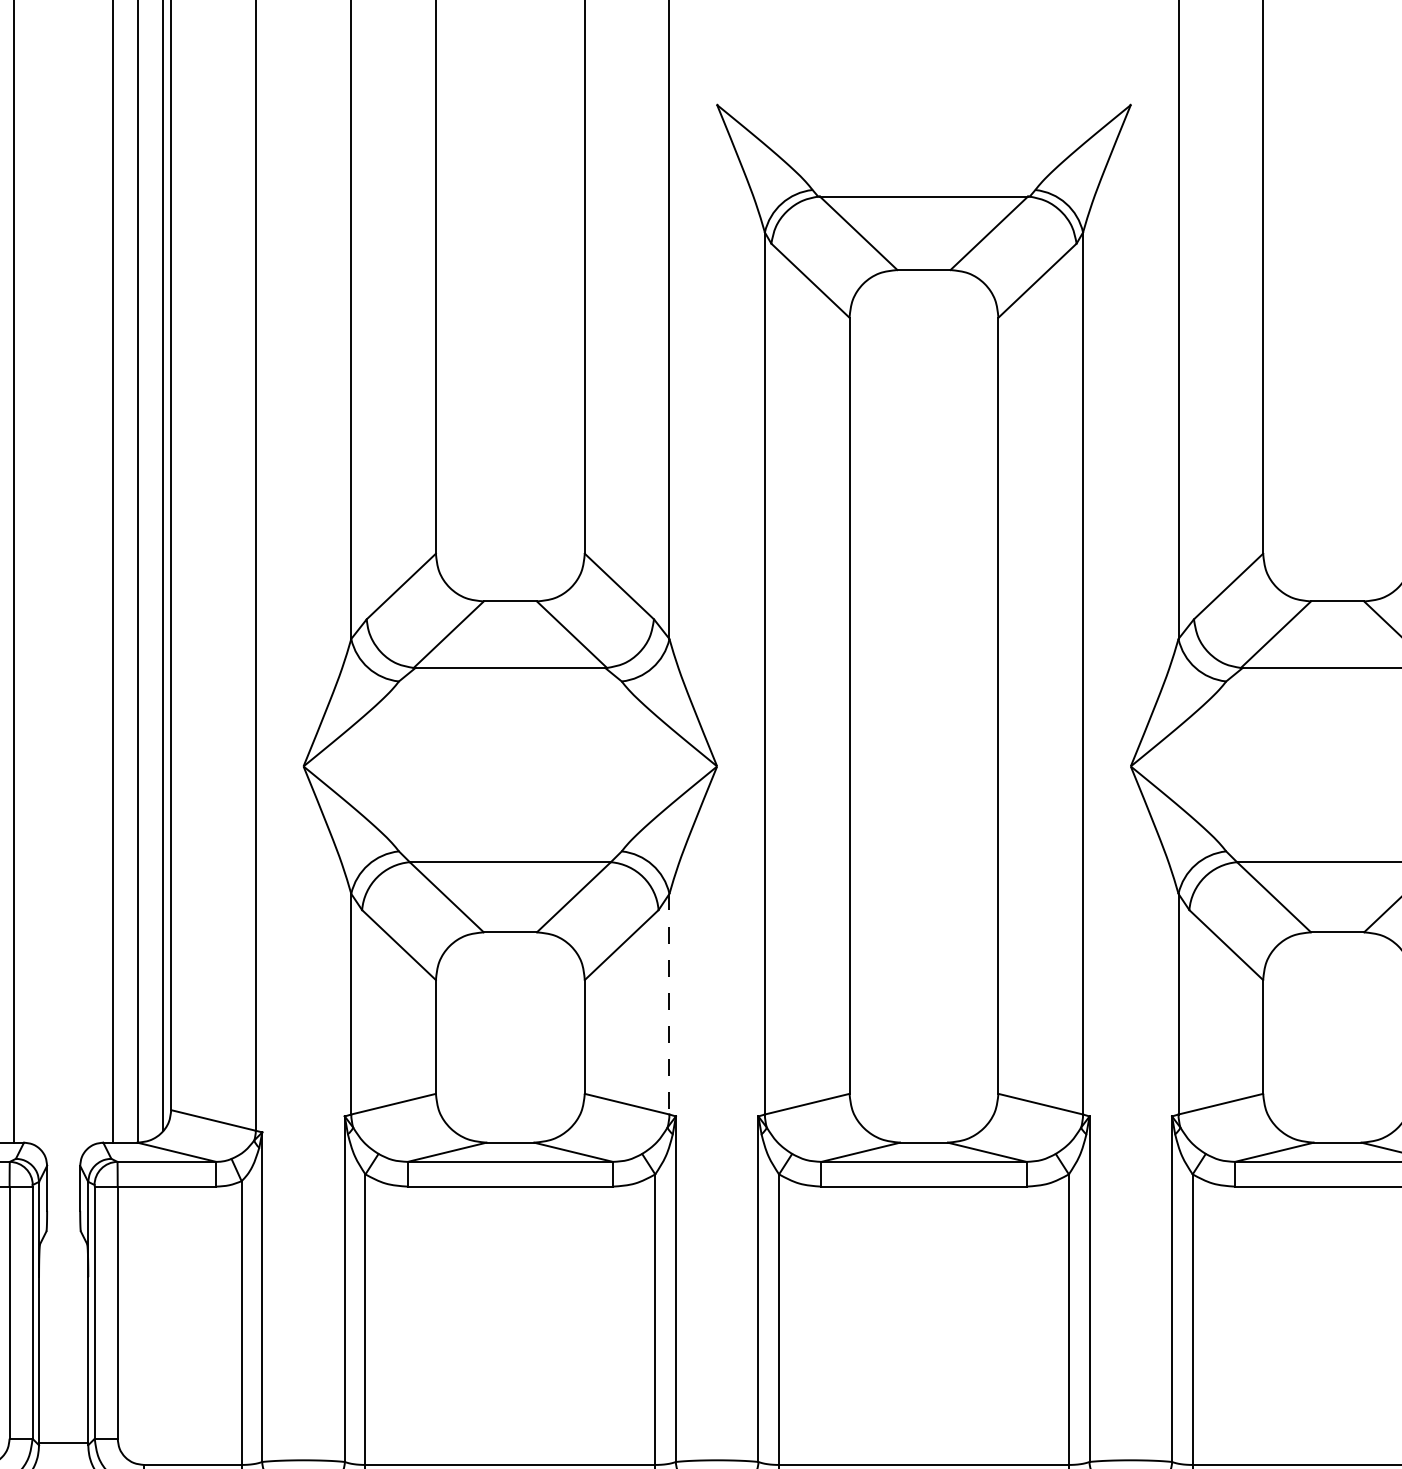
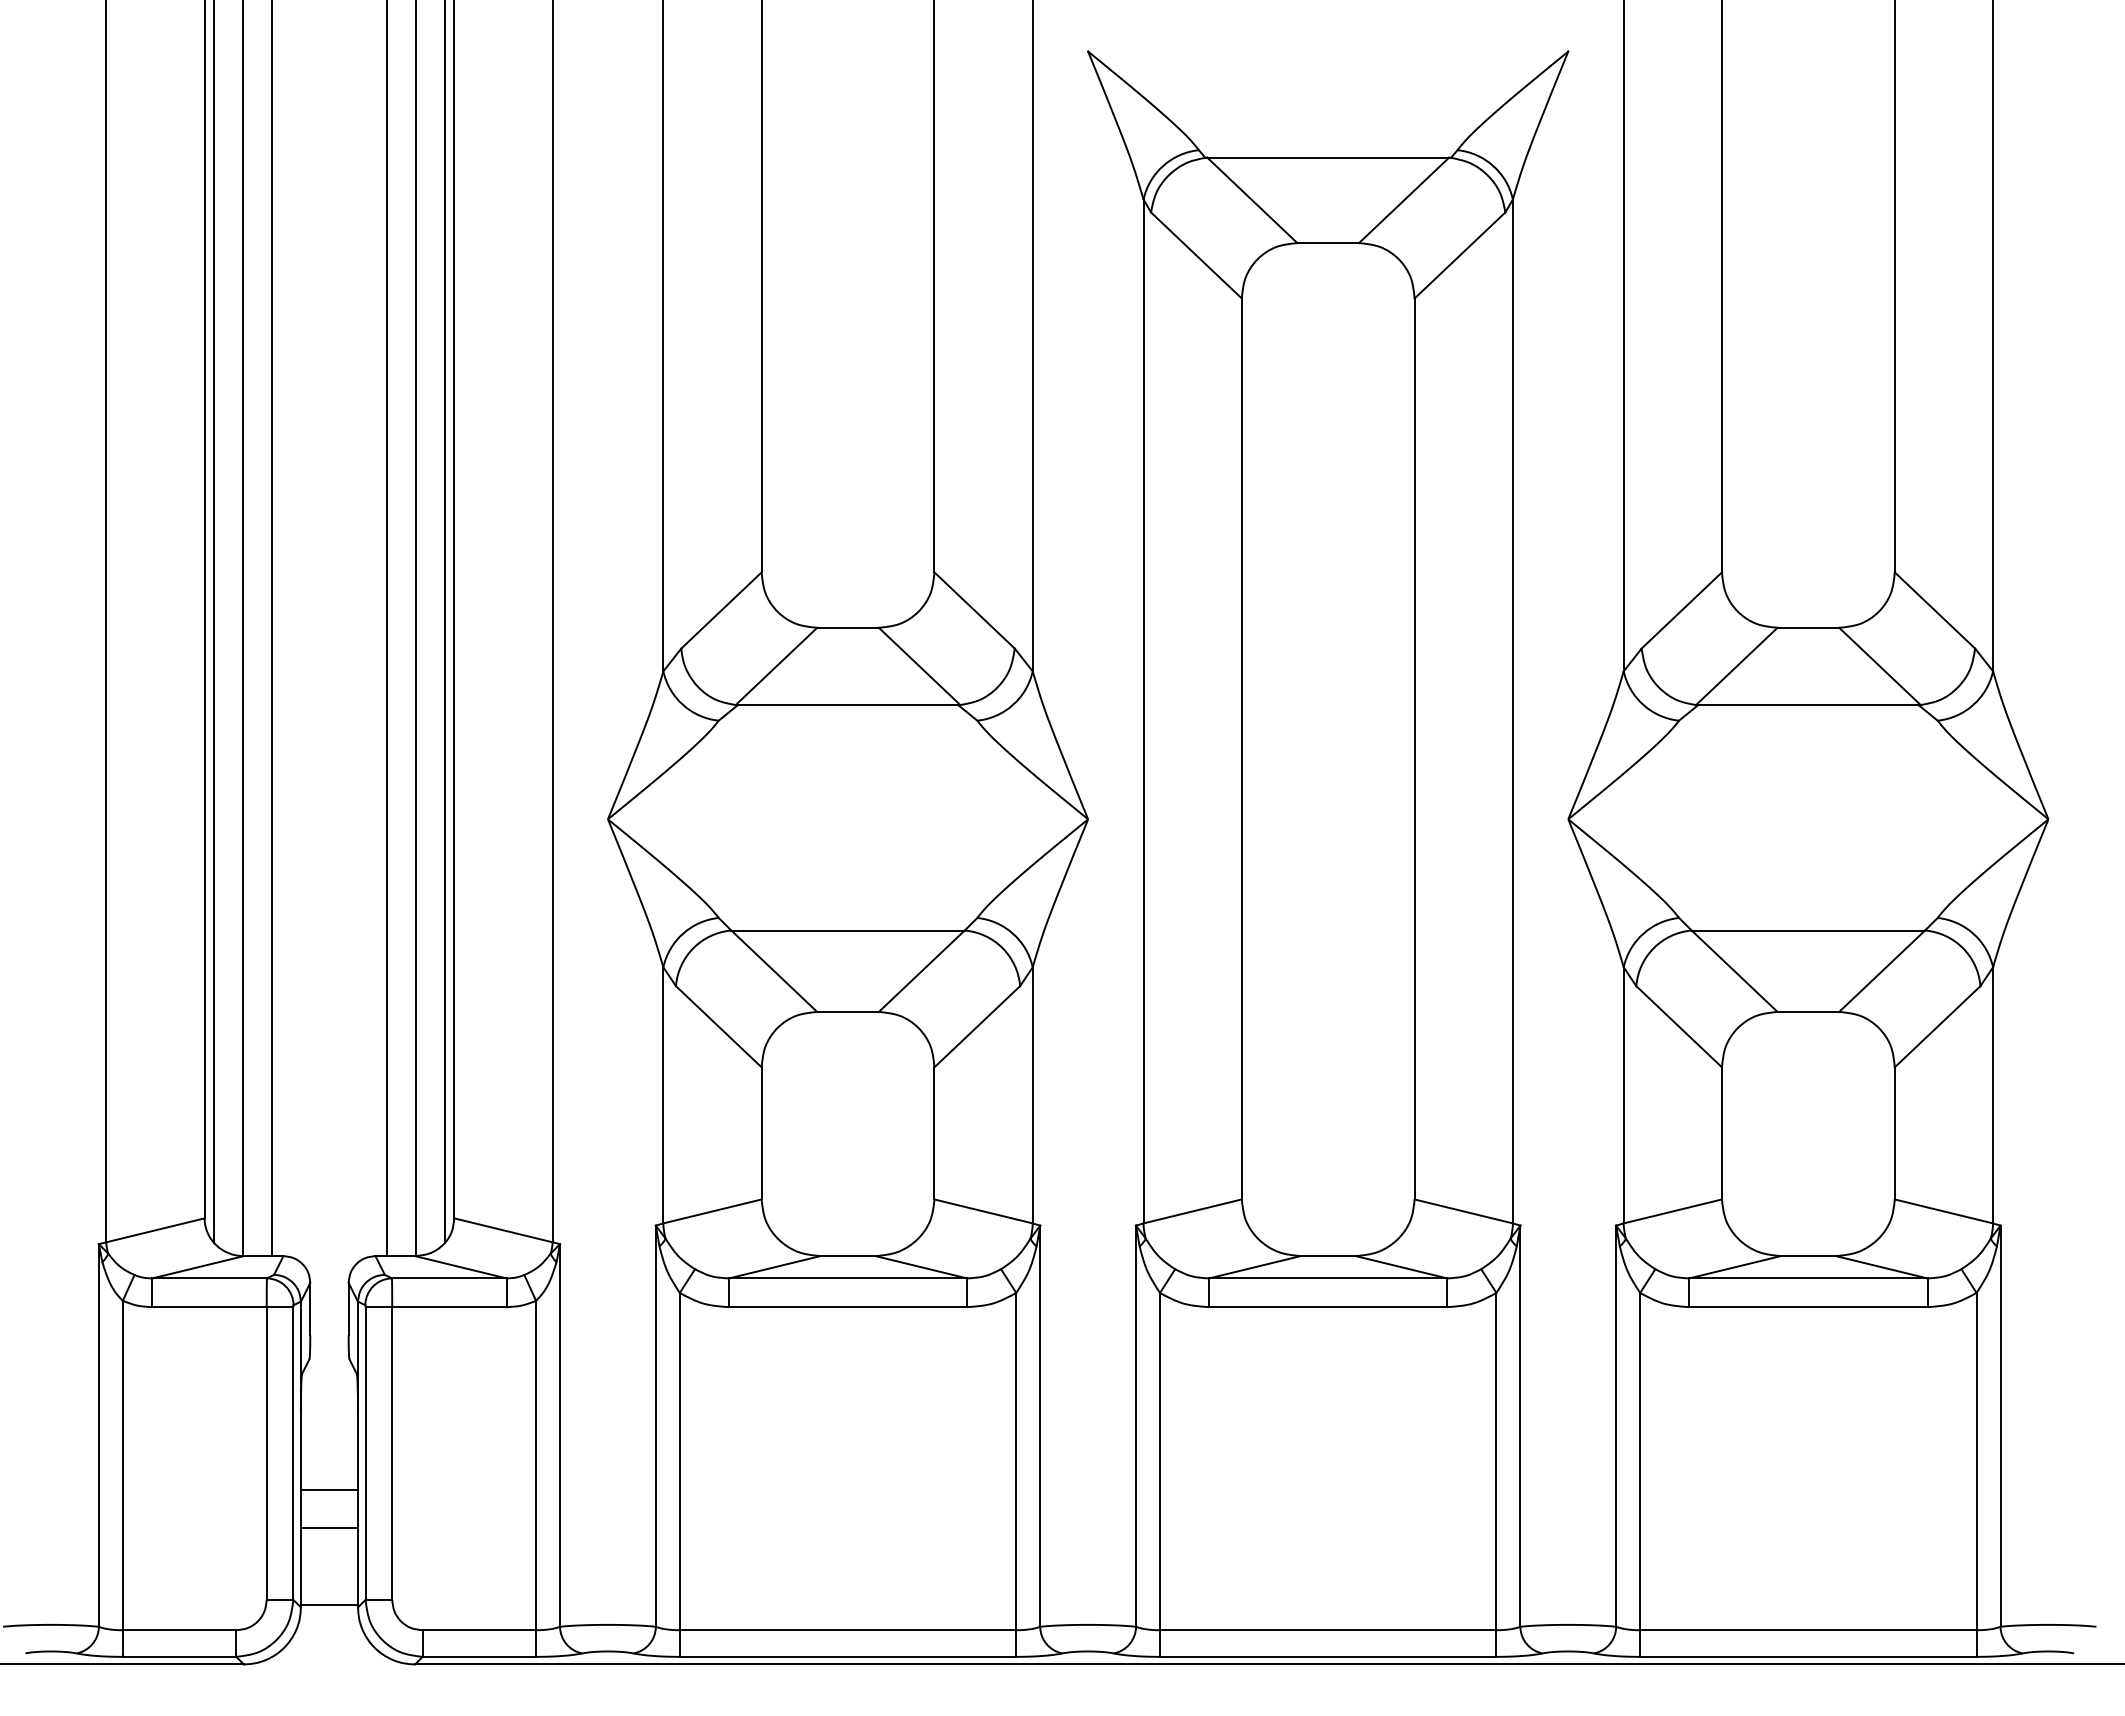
line: (669, 1004) -> (1032, 1095), dashed -> solid
line: (63, 1343) -> (329, 1489), added
line: (63, 1376) -> (329, 1527), added

